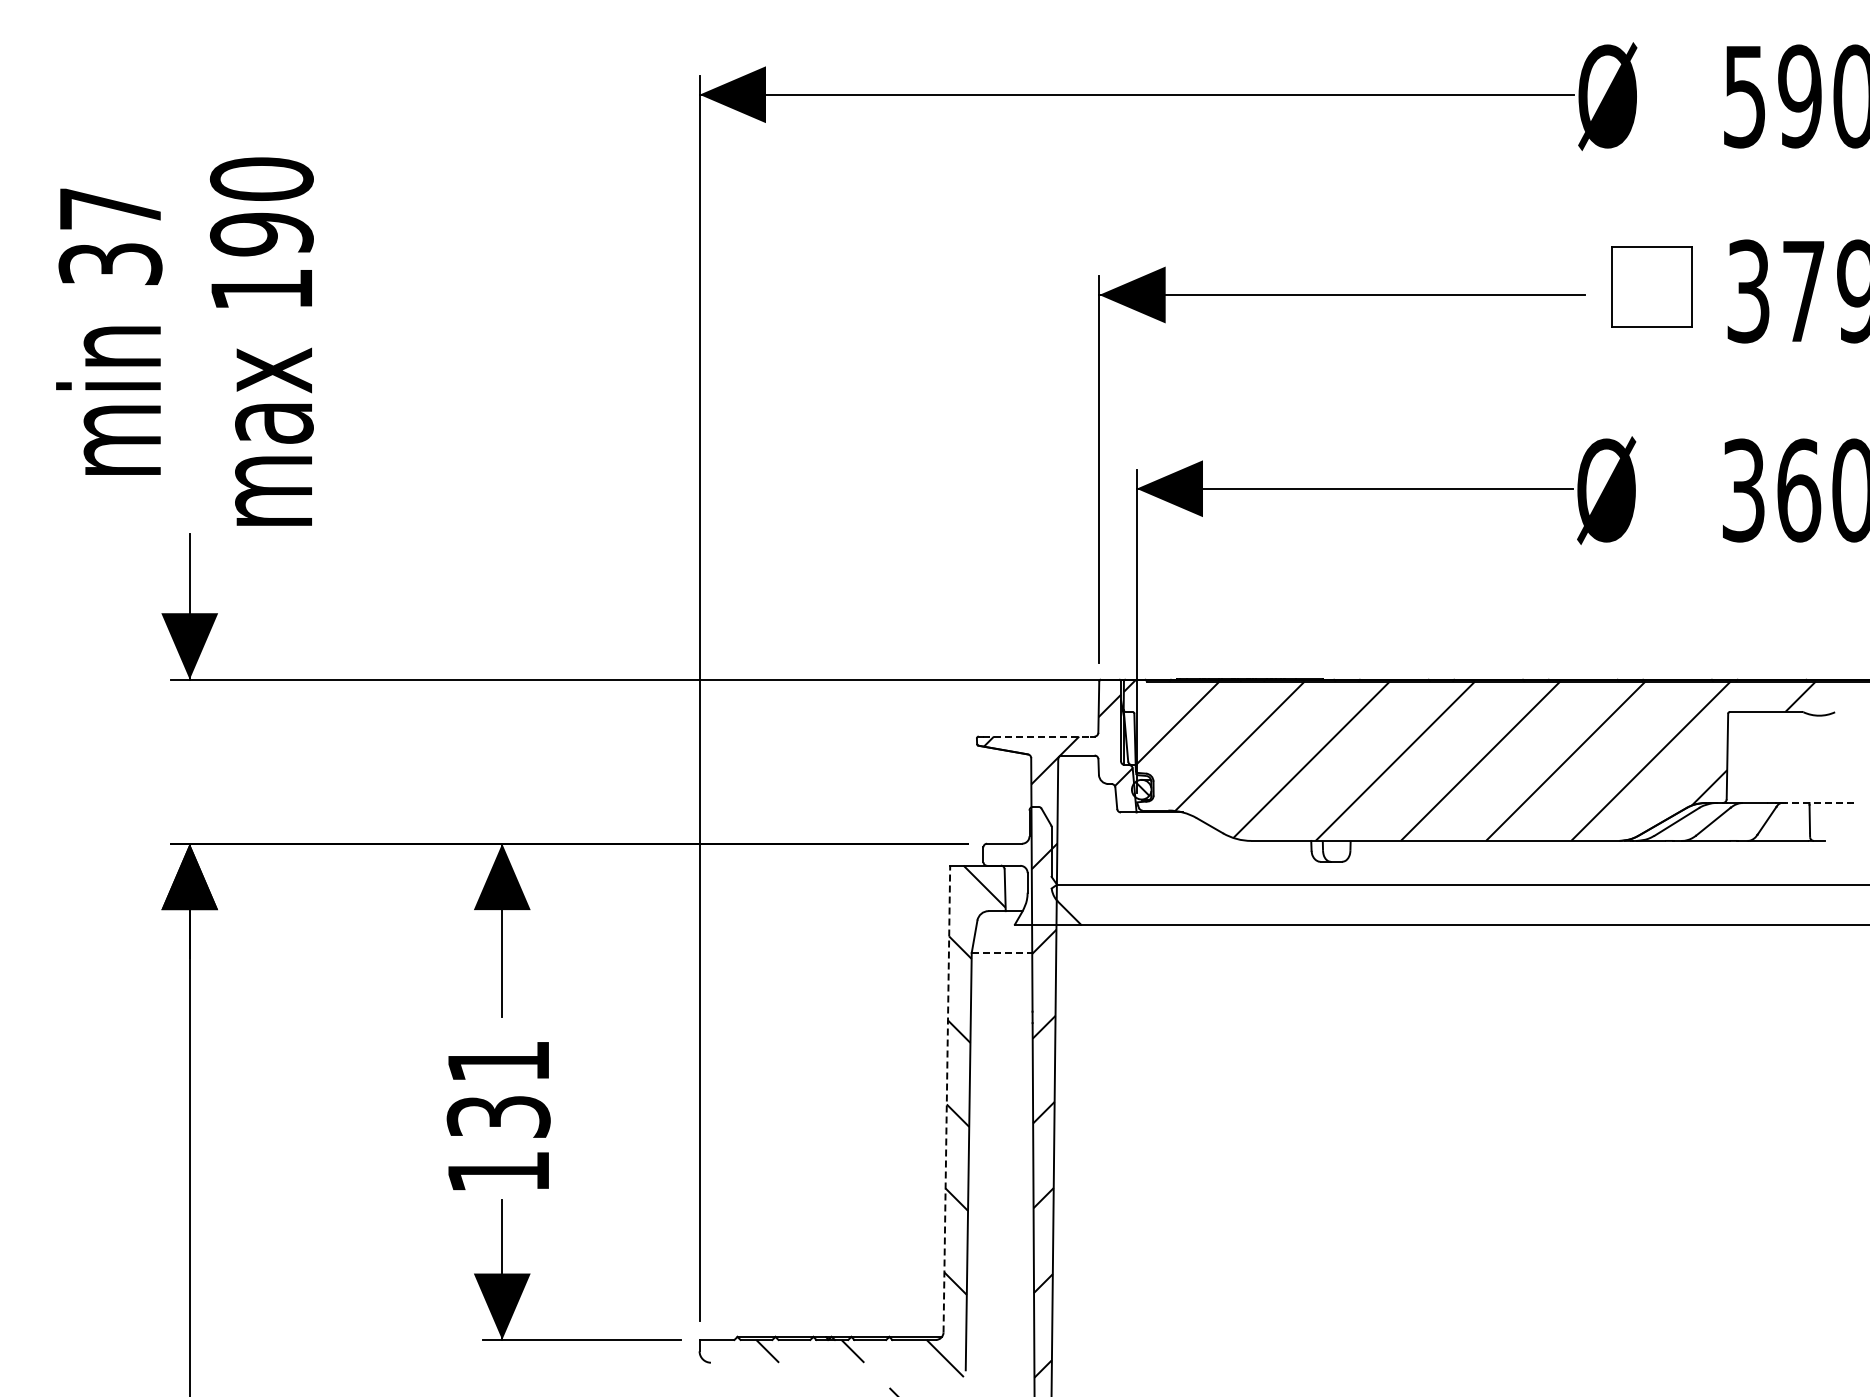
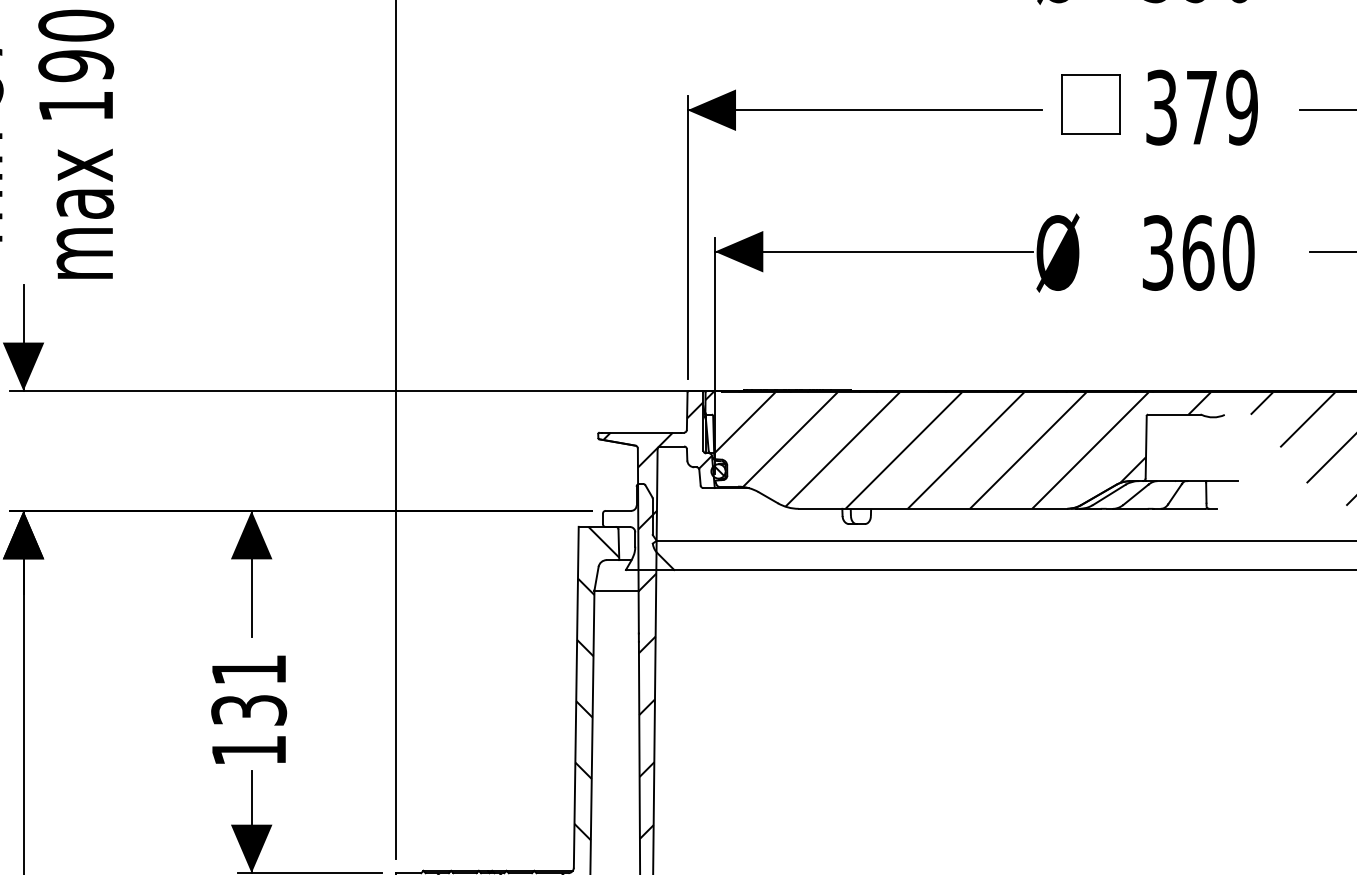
line: (1037, 736) -> (642, 432), dashed -> solid
line: (1818, 802) -> (1212, 480), dashed -> solid
line: (1002, 952) -> (616, 590), dashed -> solid
line: (946, 1098) -> (576, 696), dashed -> solid

